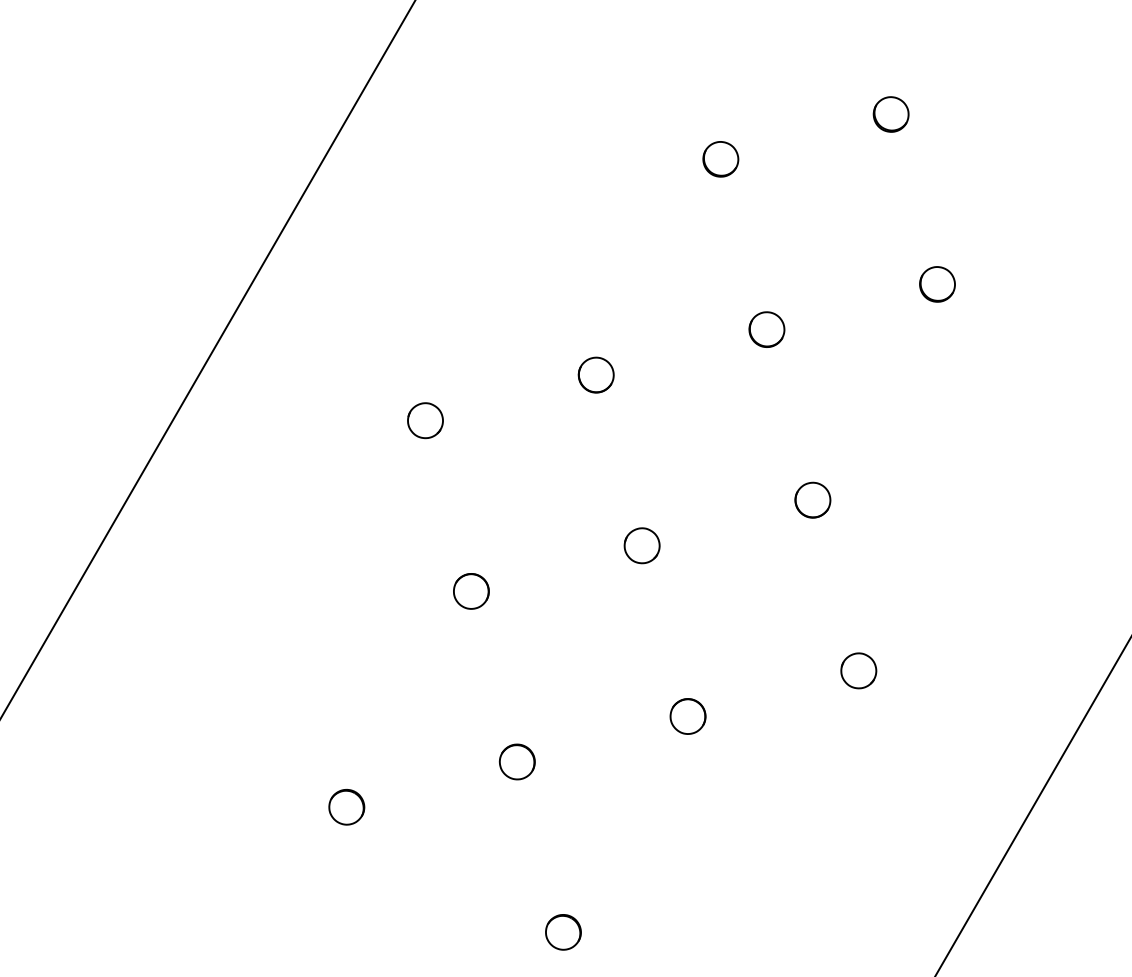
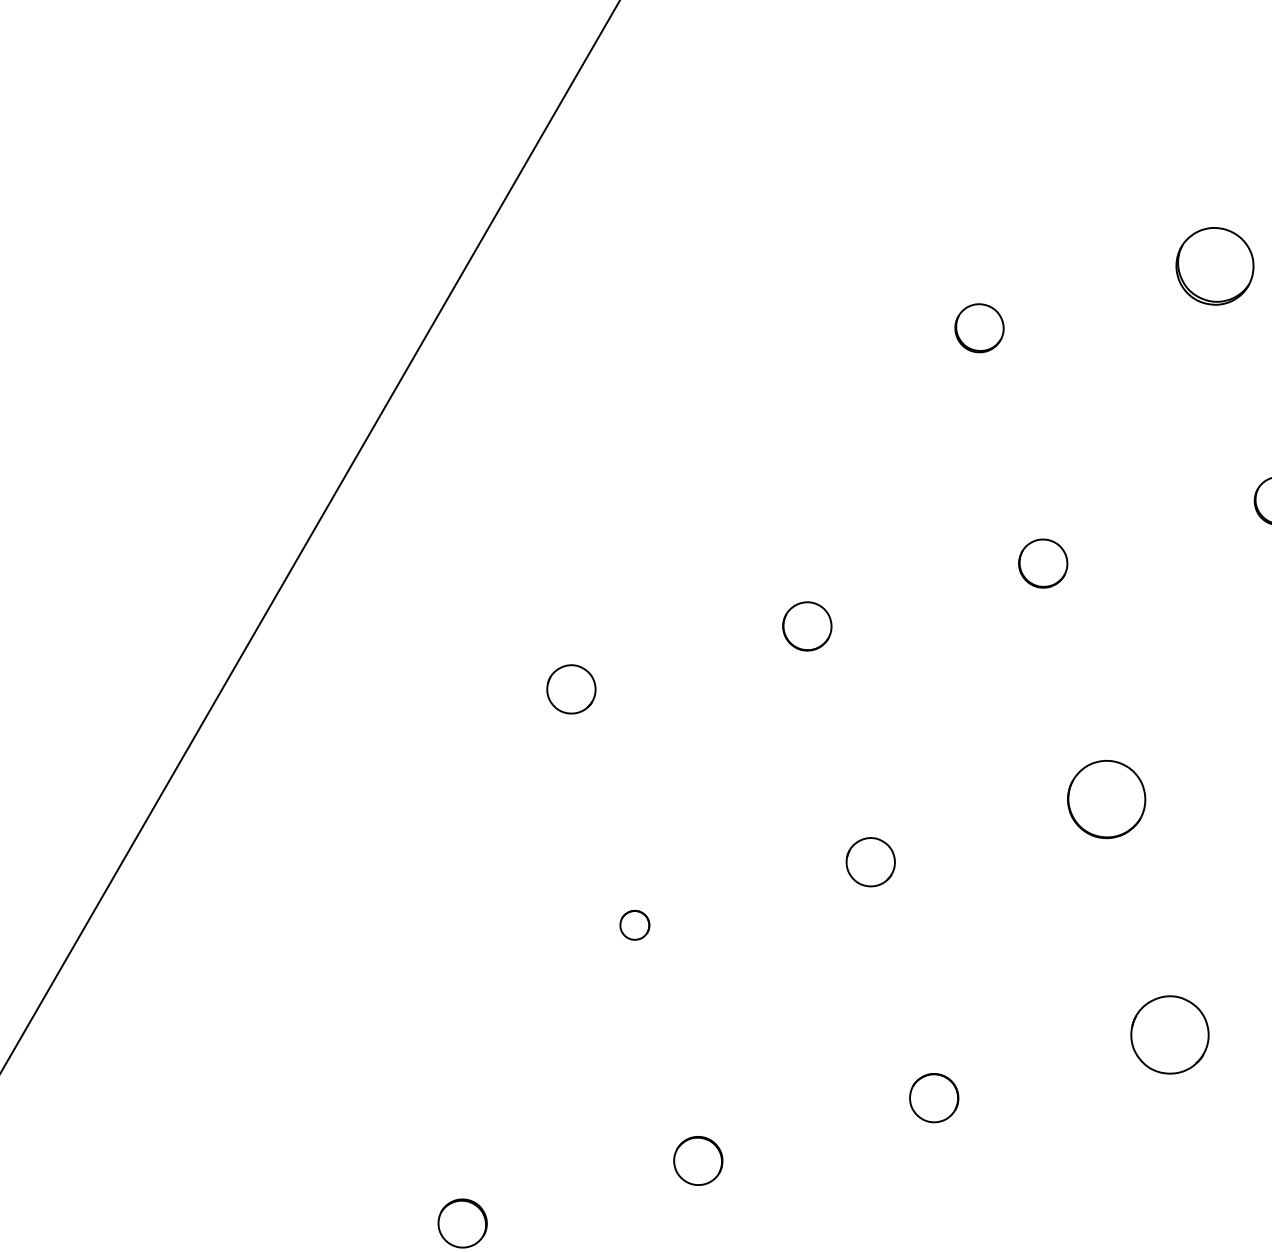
part: (890, 114) -> (1213, 266), size x1.6
part: (812, 499) -> (1106, 798), size x1.6
part: (471, 591) -> (634, 925), size x0.6
part: (858, 670) -> (1169, 1034), size x1.6

